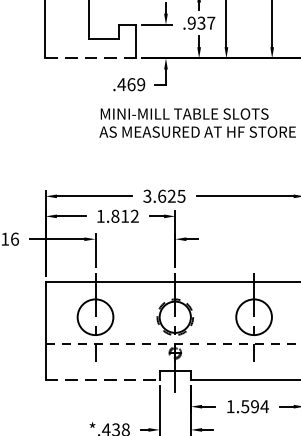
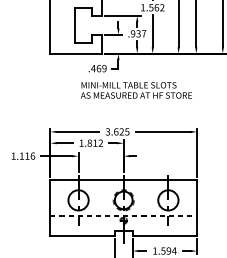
line: (90, 57) -> (75, 53), dashed -> solid
line: (104, 379) -> (83, 235), dashed -> solid

